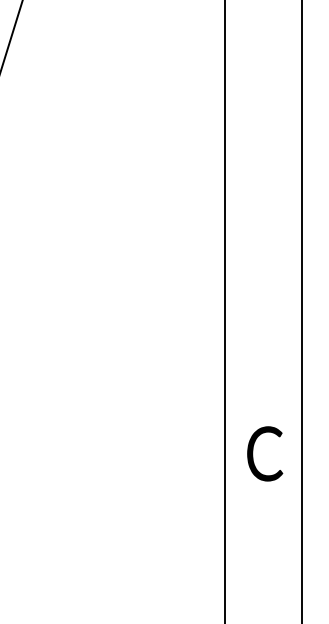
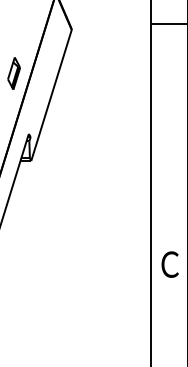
text: (263, 453) -> (169, 264), moved

